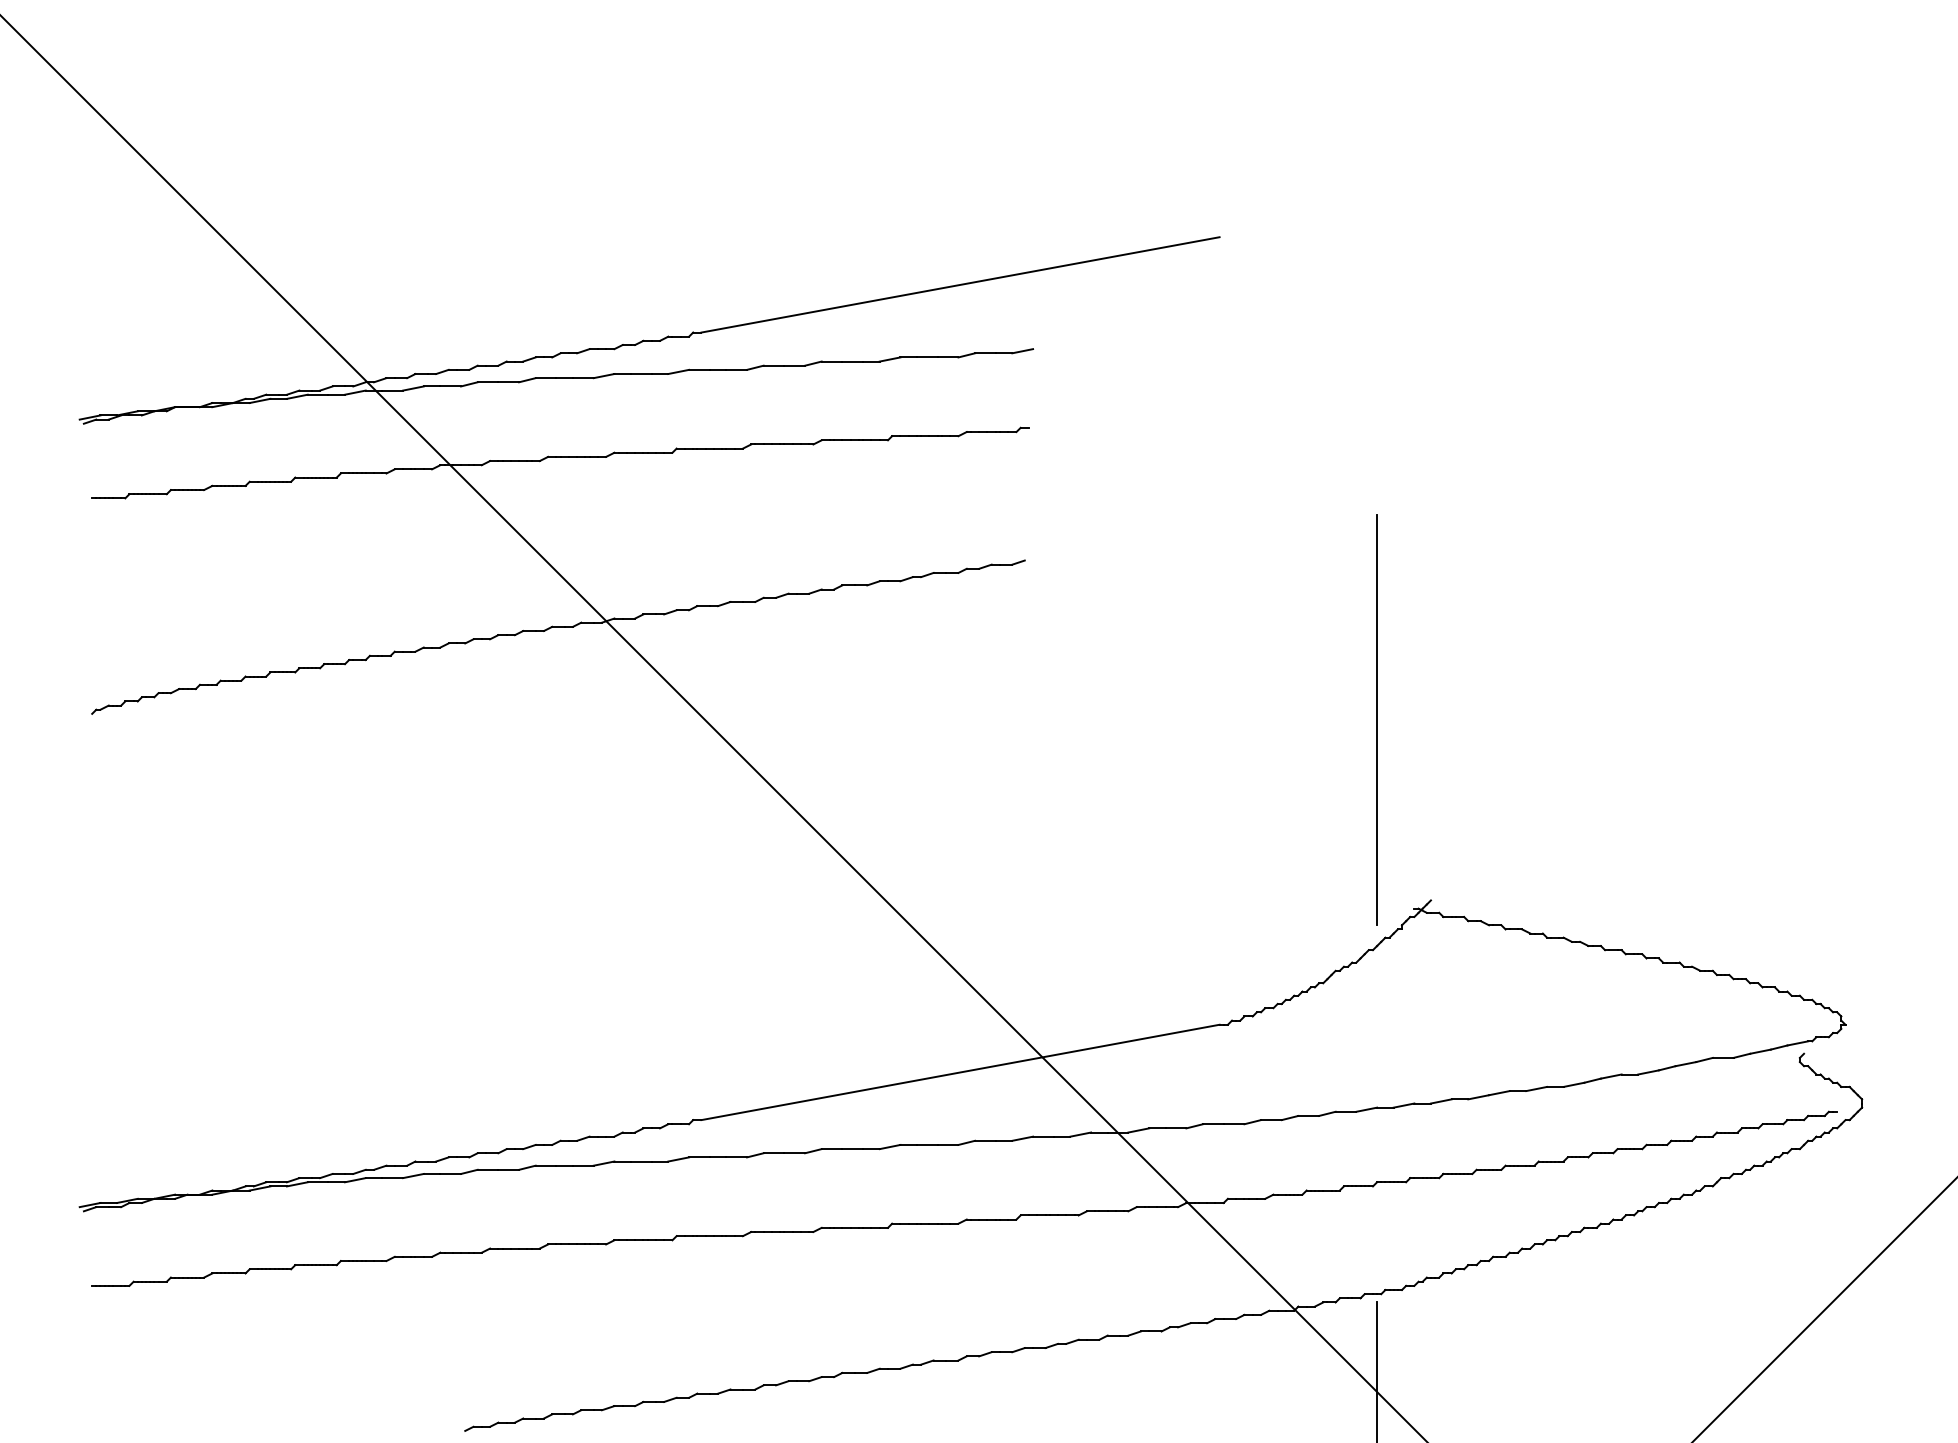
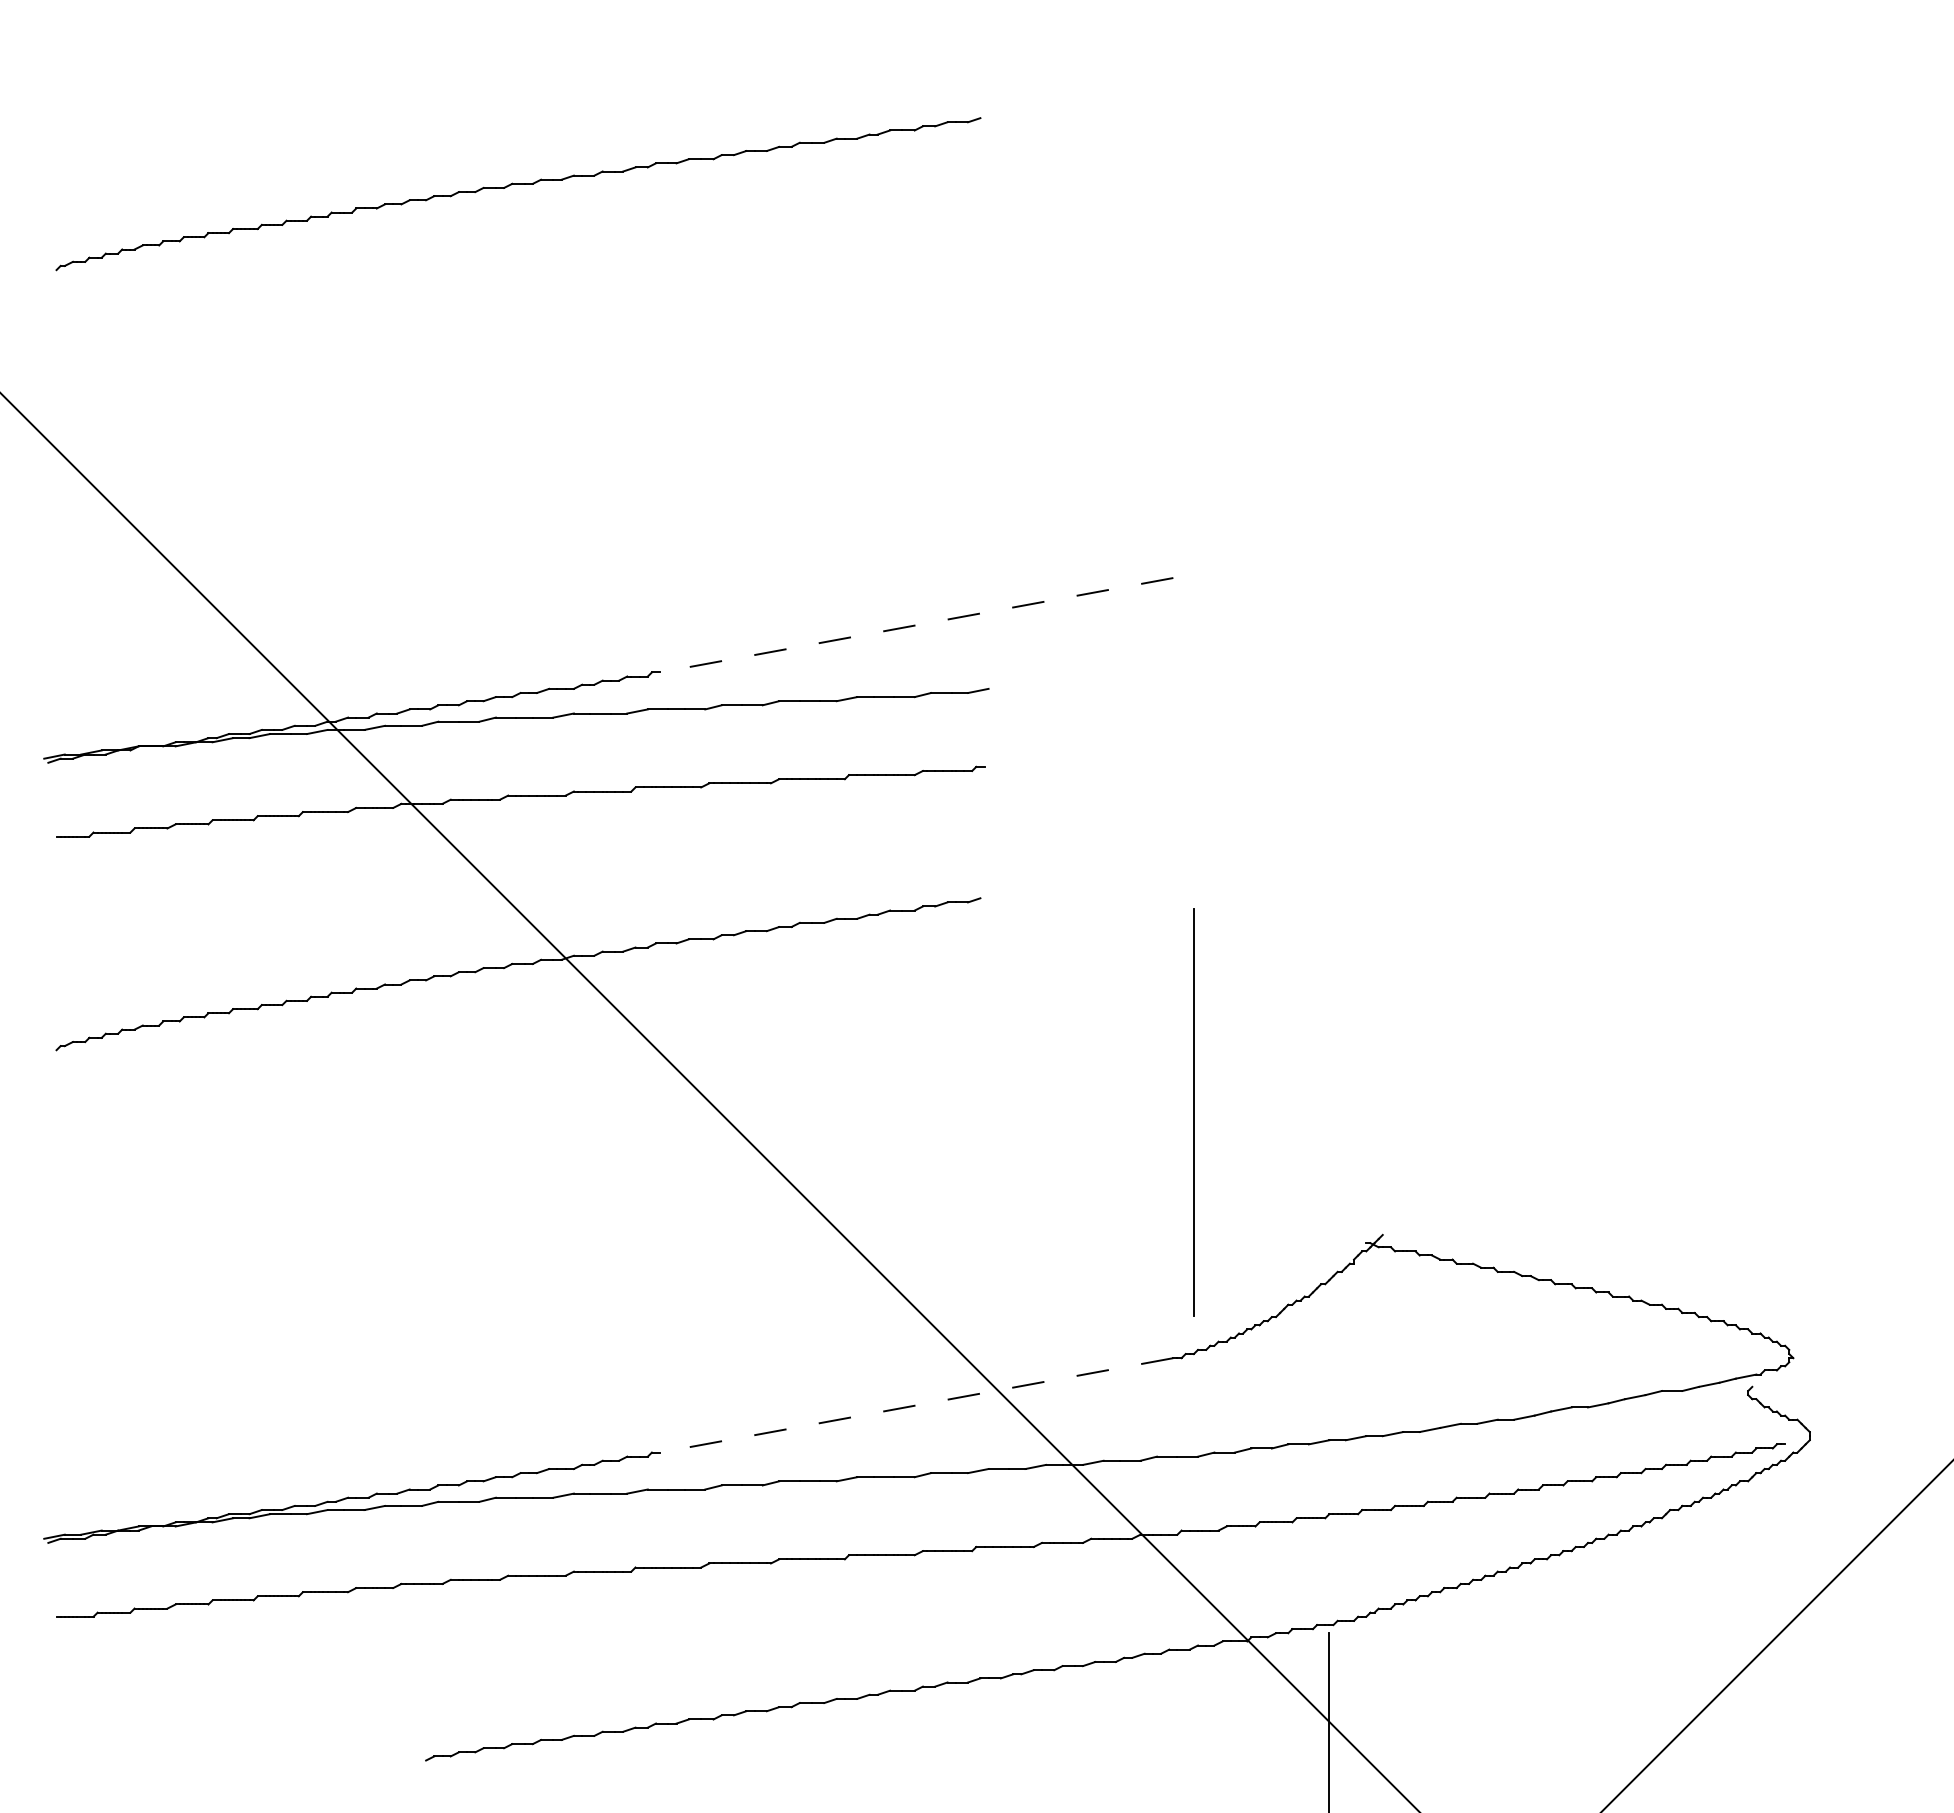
line: (960, 285) -> (916, 625), solid -> dashed
line: (1376, 720) -> (1193, 1112), moved
line: (960, 1072) -> (916, 1405), solid -> dashed

